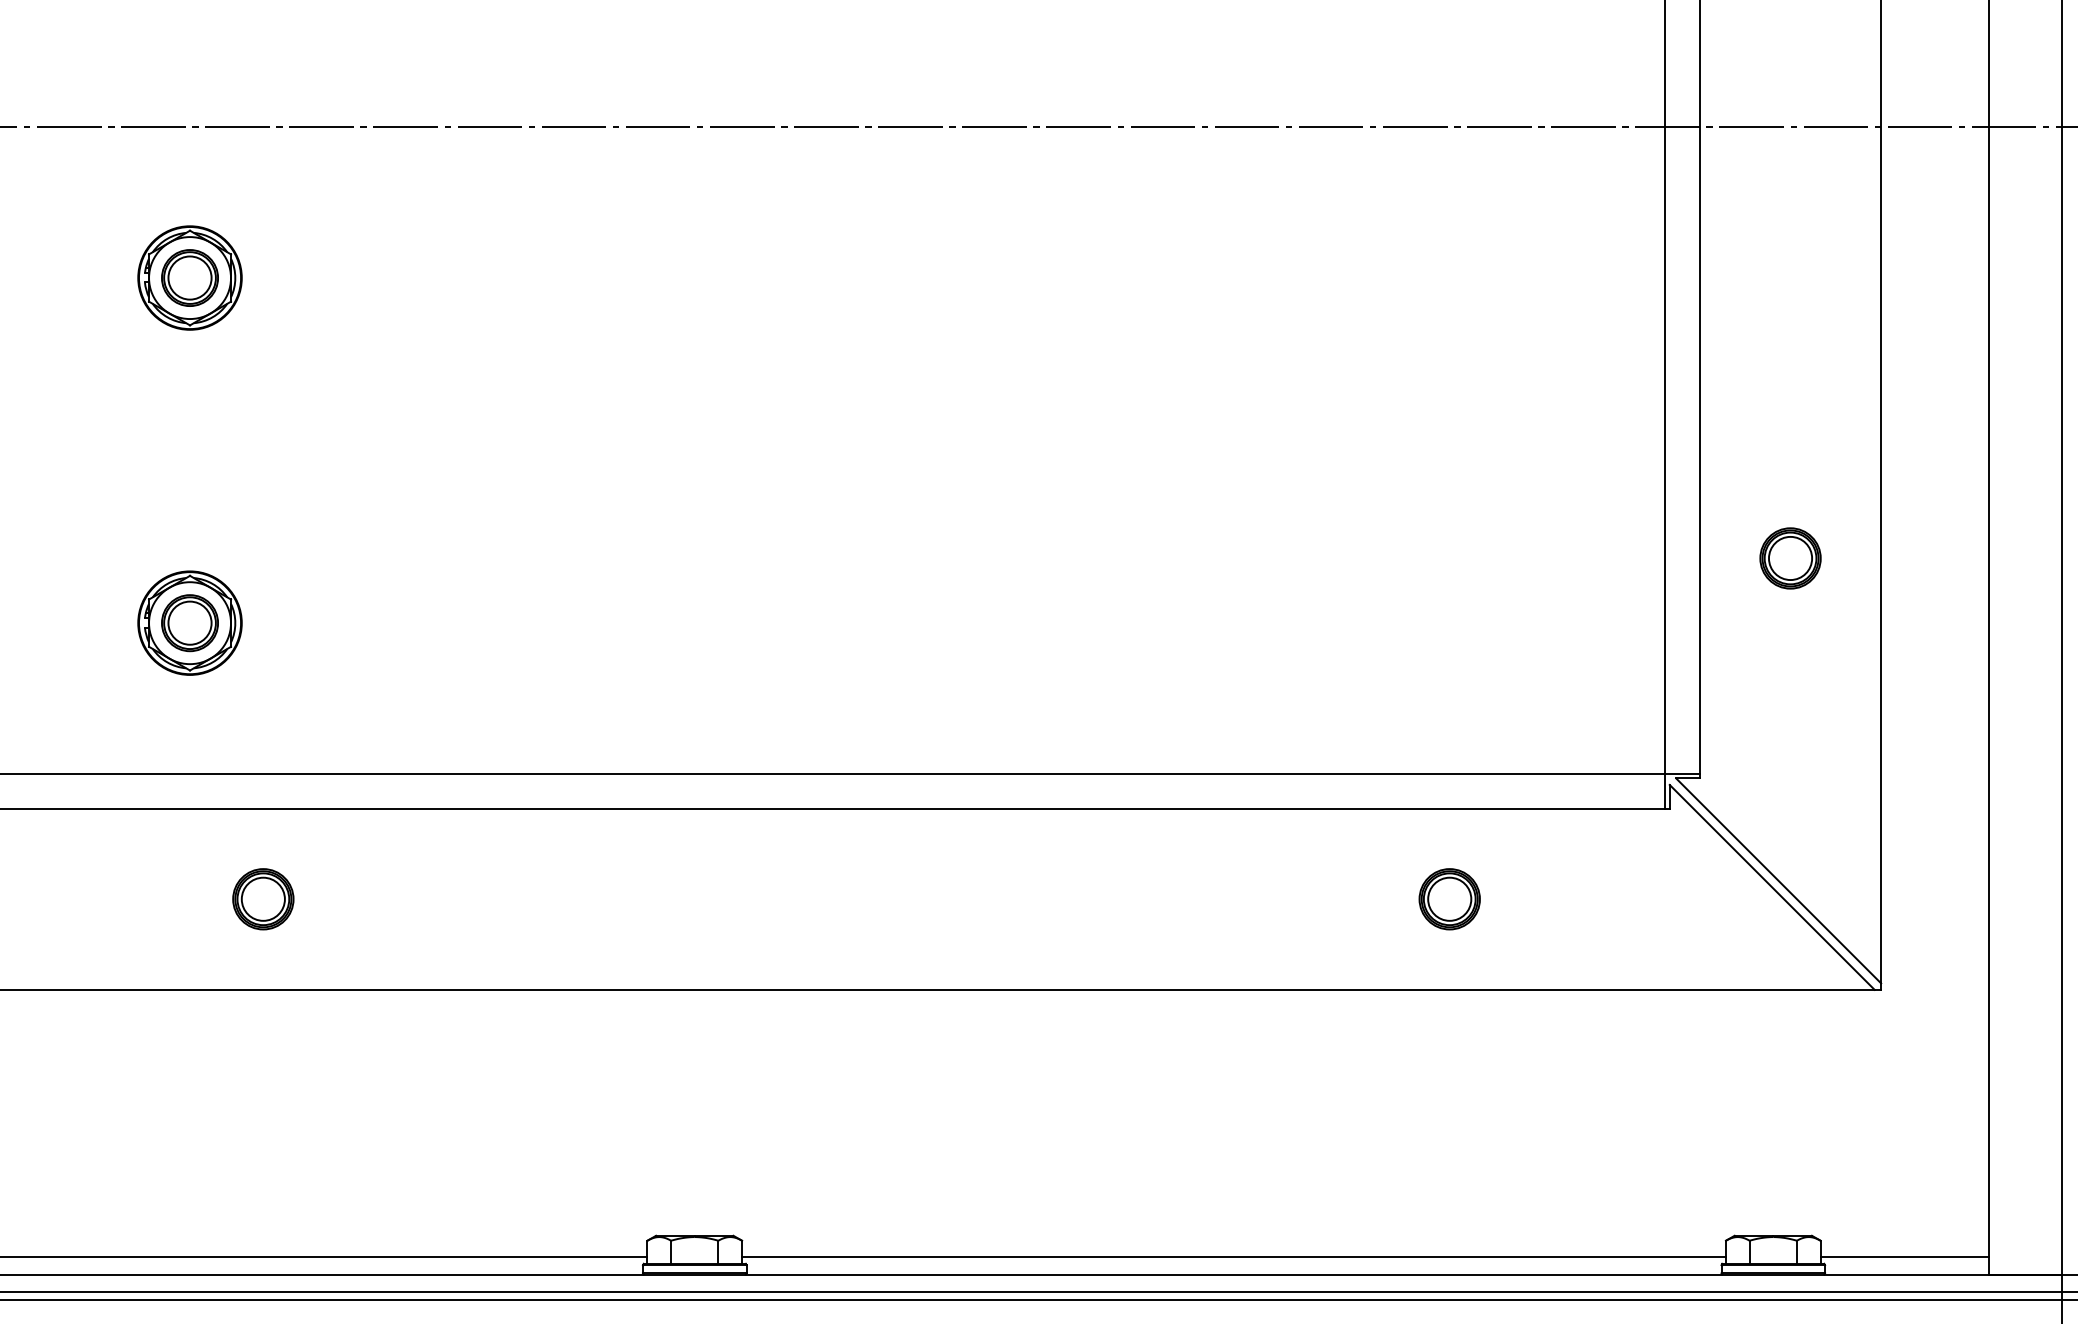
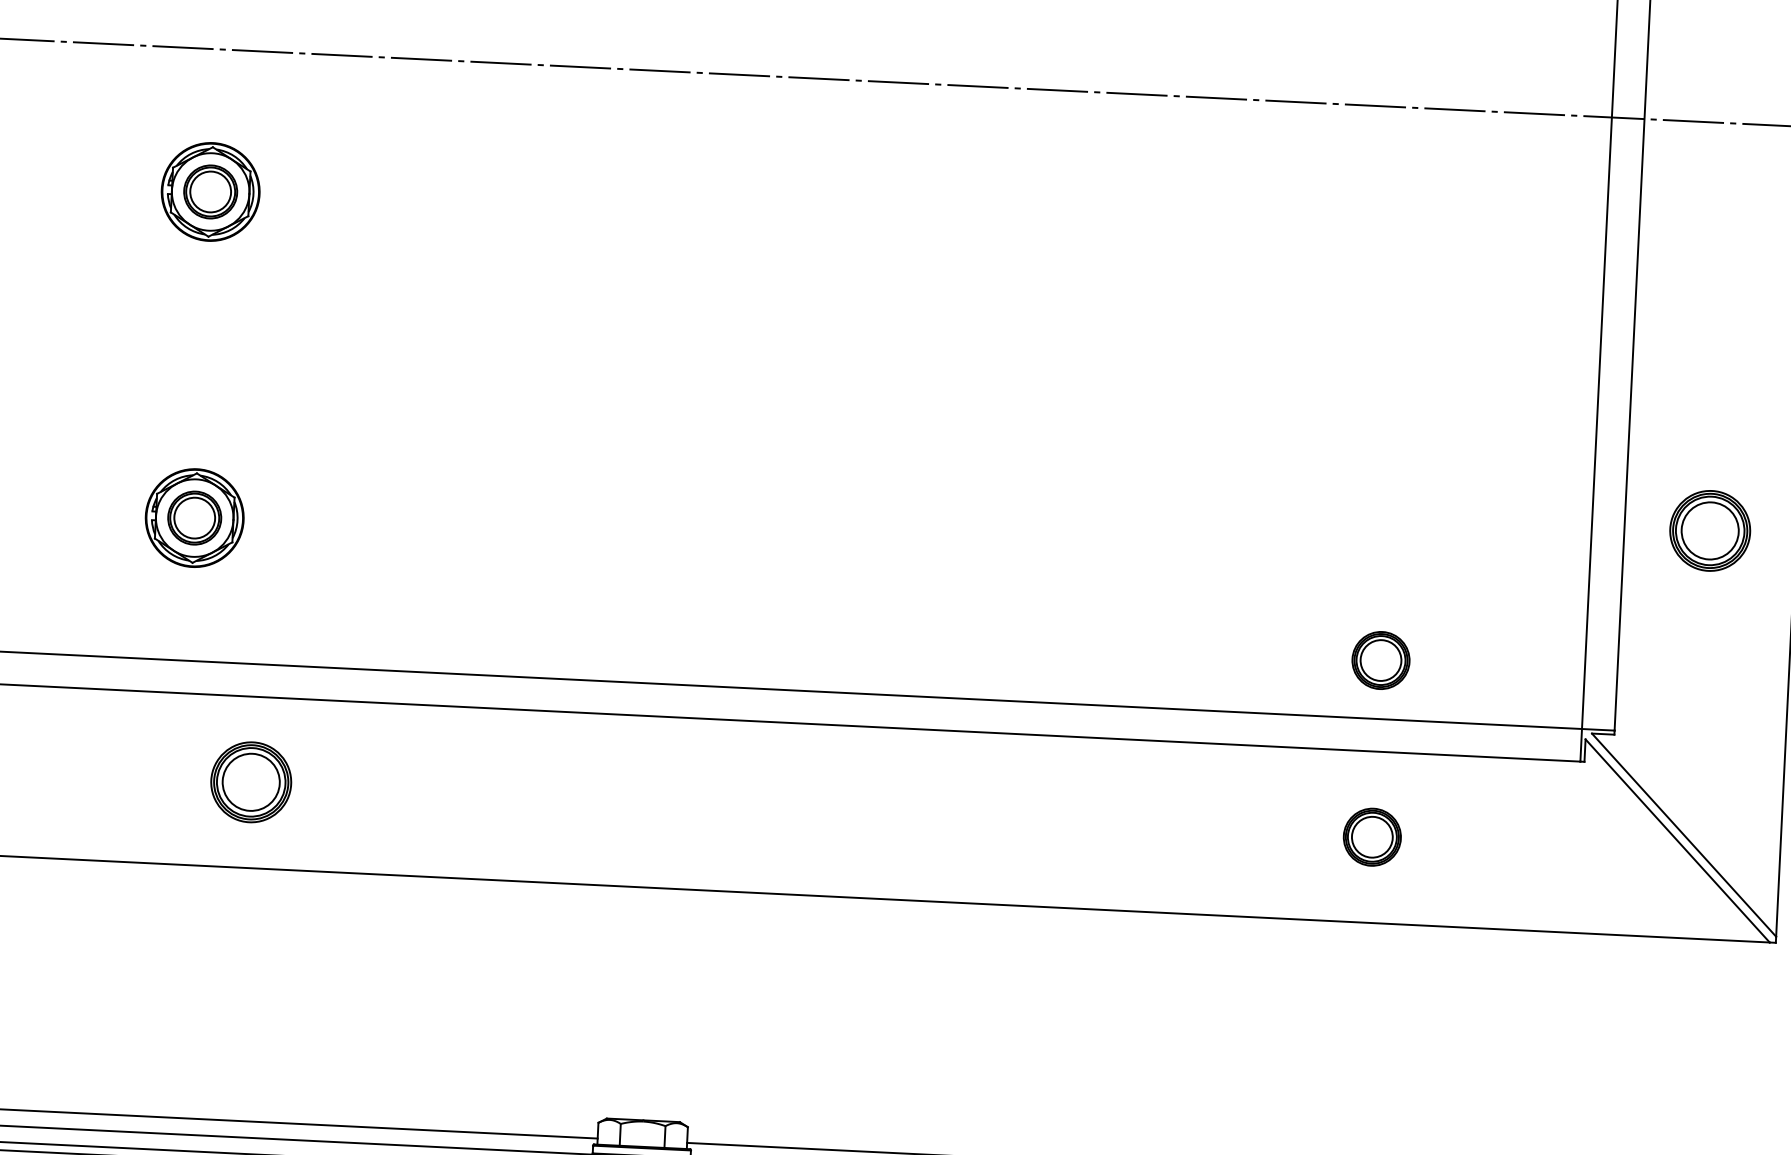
part: (1790, 558) -> (1710, 530), size x1.4
part: (1449, 712) -> (1380, 660), added
part: (263, 899) -> (251, 782), size x1.4

